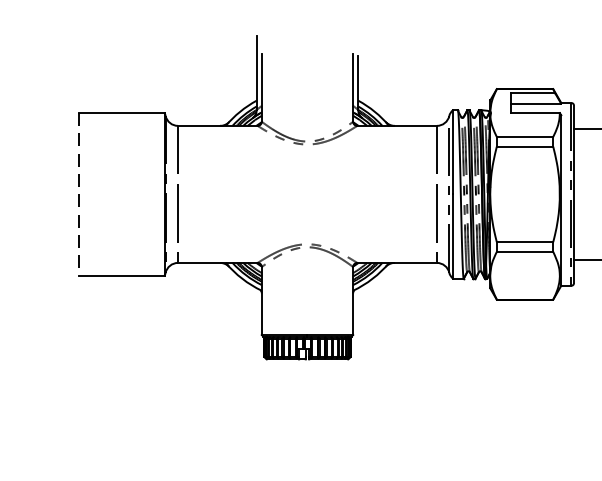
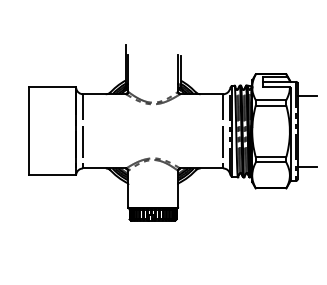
line: (79, 194) -> (29, 131), dashed -> solid

